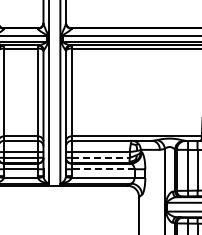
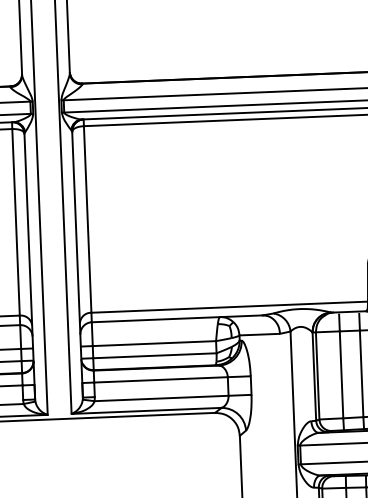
line: (101, 157) -> (156, 355), dashed -> solid
line: (102, 169) -> (159, 380), dashed -> solid

